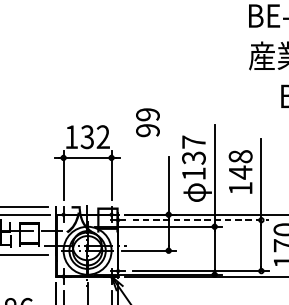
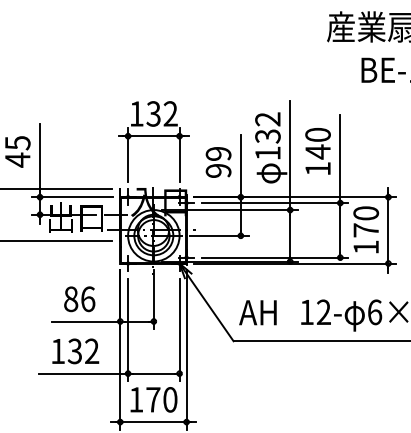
text: (147, 122) -> (218, 162), moved
text: (193, 142) -> (267, 119), 137 -> 132
text: (241, 156) -> (318, 134), 148 -> 140
line: (200, 220) -> (275, 203), dashed -> solid

